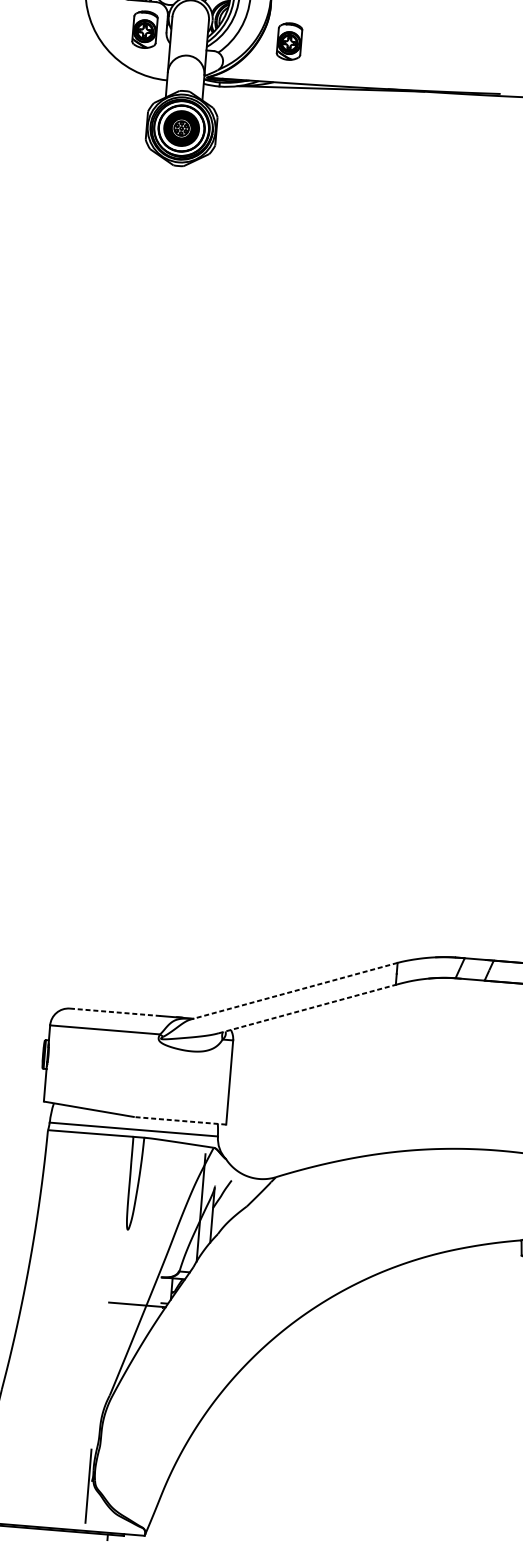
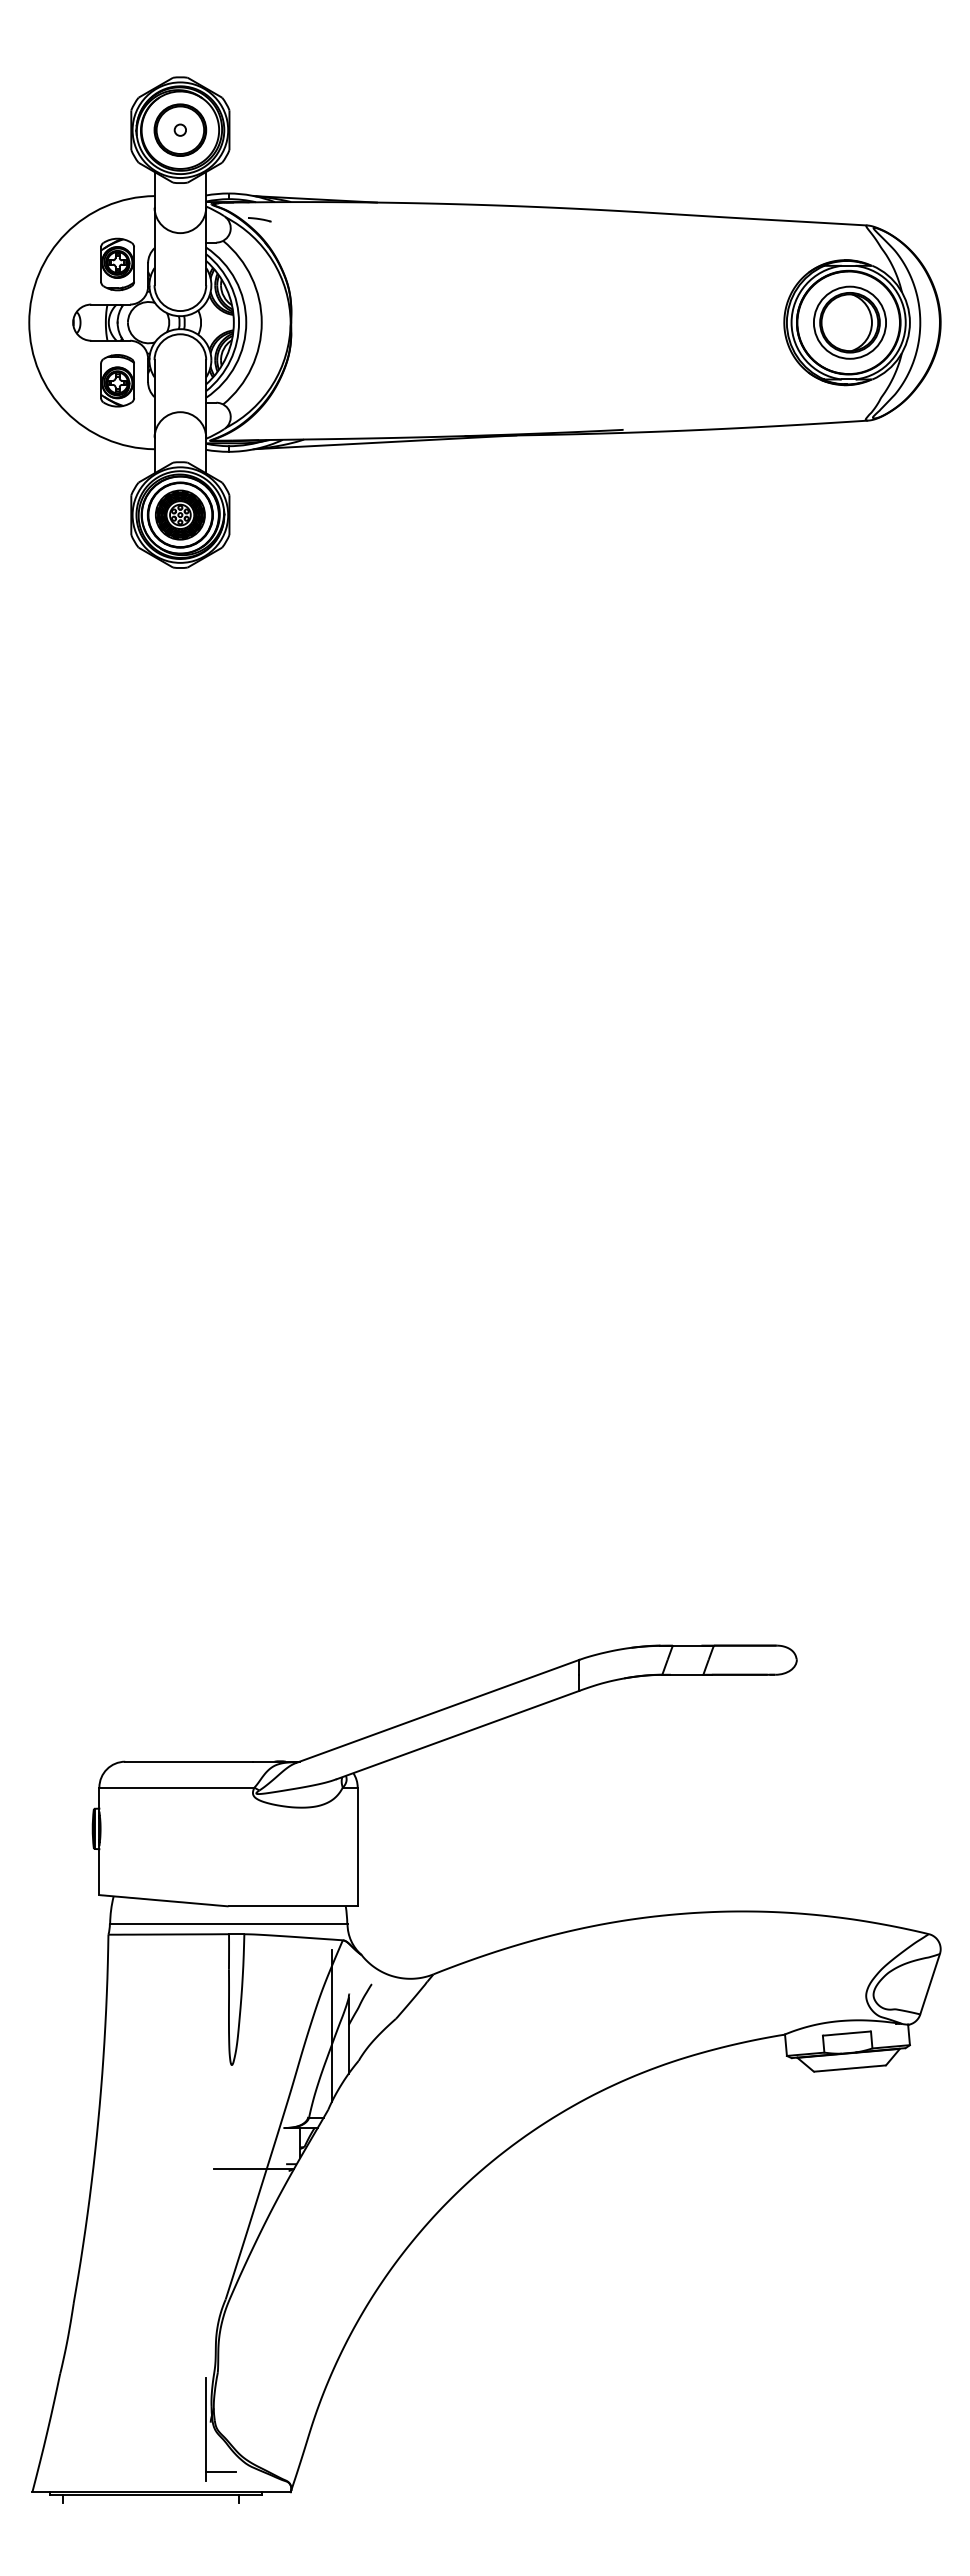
part: (289, 41) -> (321, 380), removed
line: (294, 991) -> (437, 1711), dashed -> solid
line: (307, 1008) -> (458, 1734), dashed -> solid
line: (115, 1012) -> (189, 1761), dashed -> solid
line: (180, 1120) -> (293, 1906), dashed -> solid
line: (96, 1517) -> (221, 2471), added

